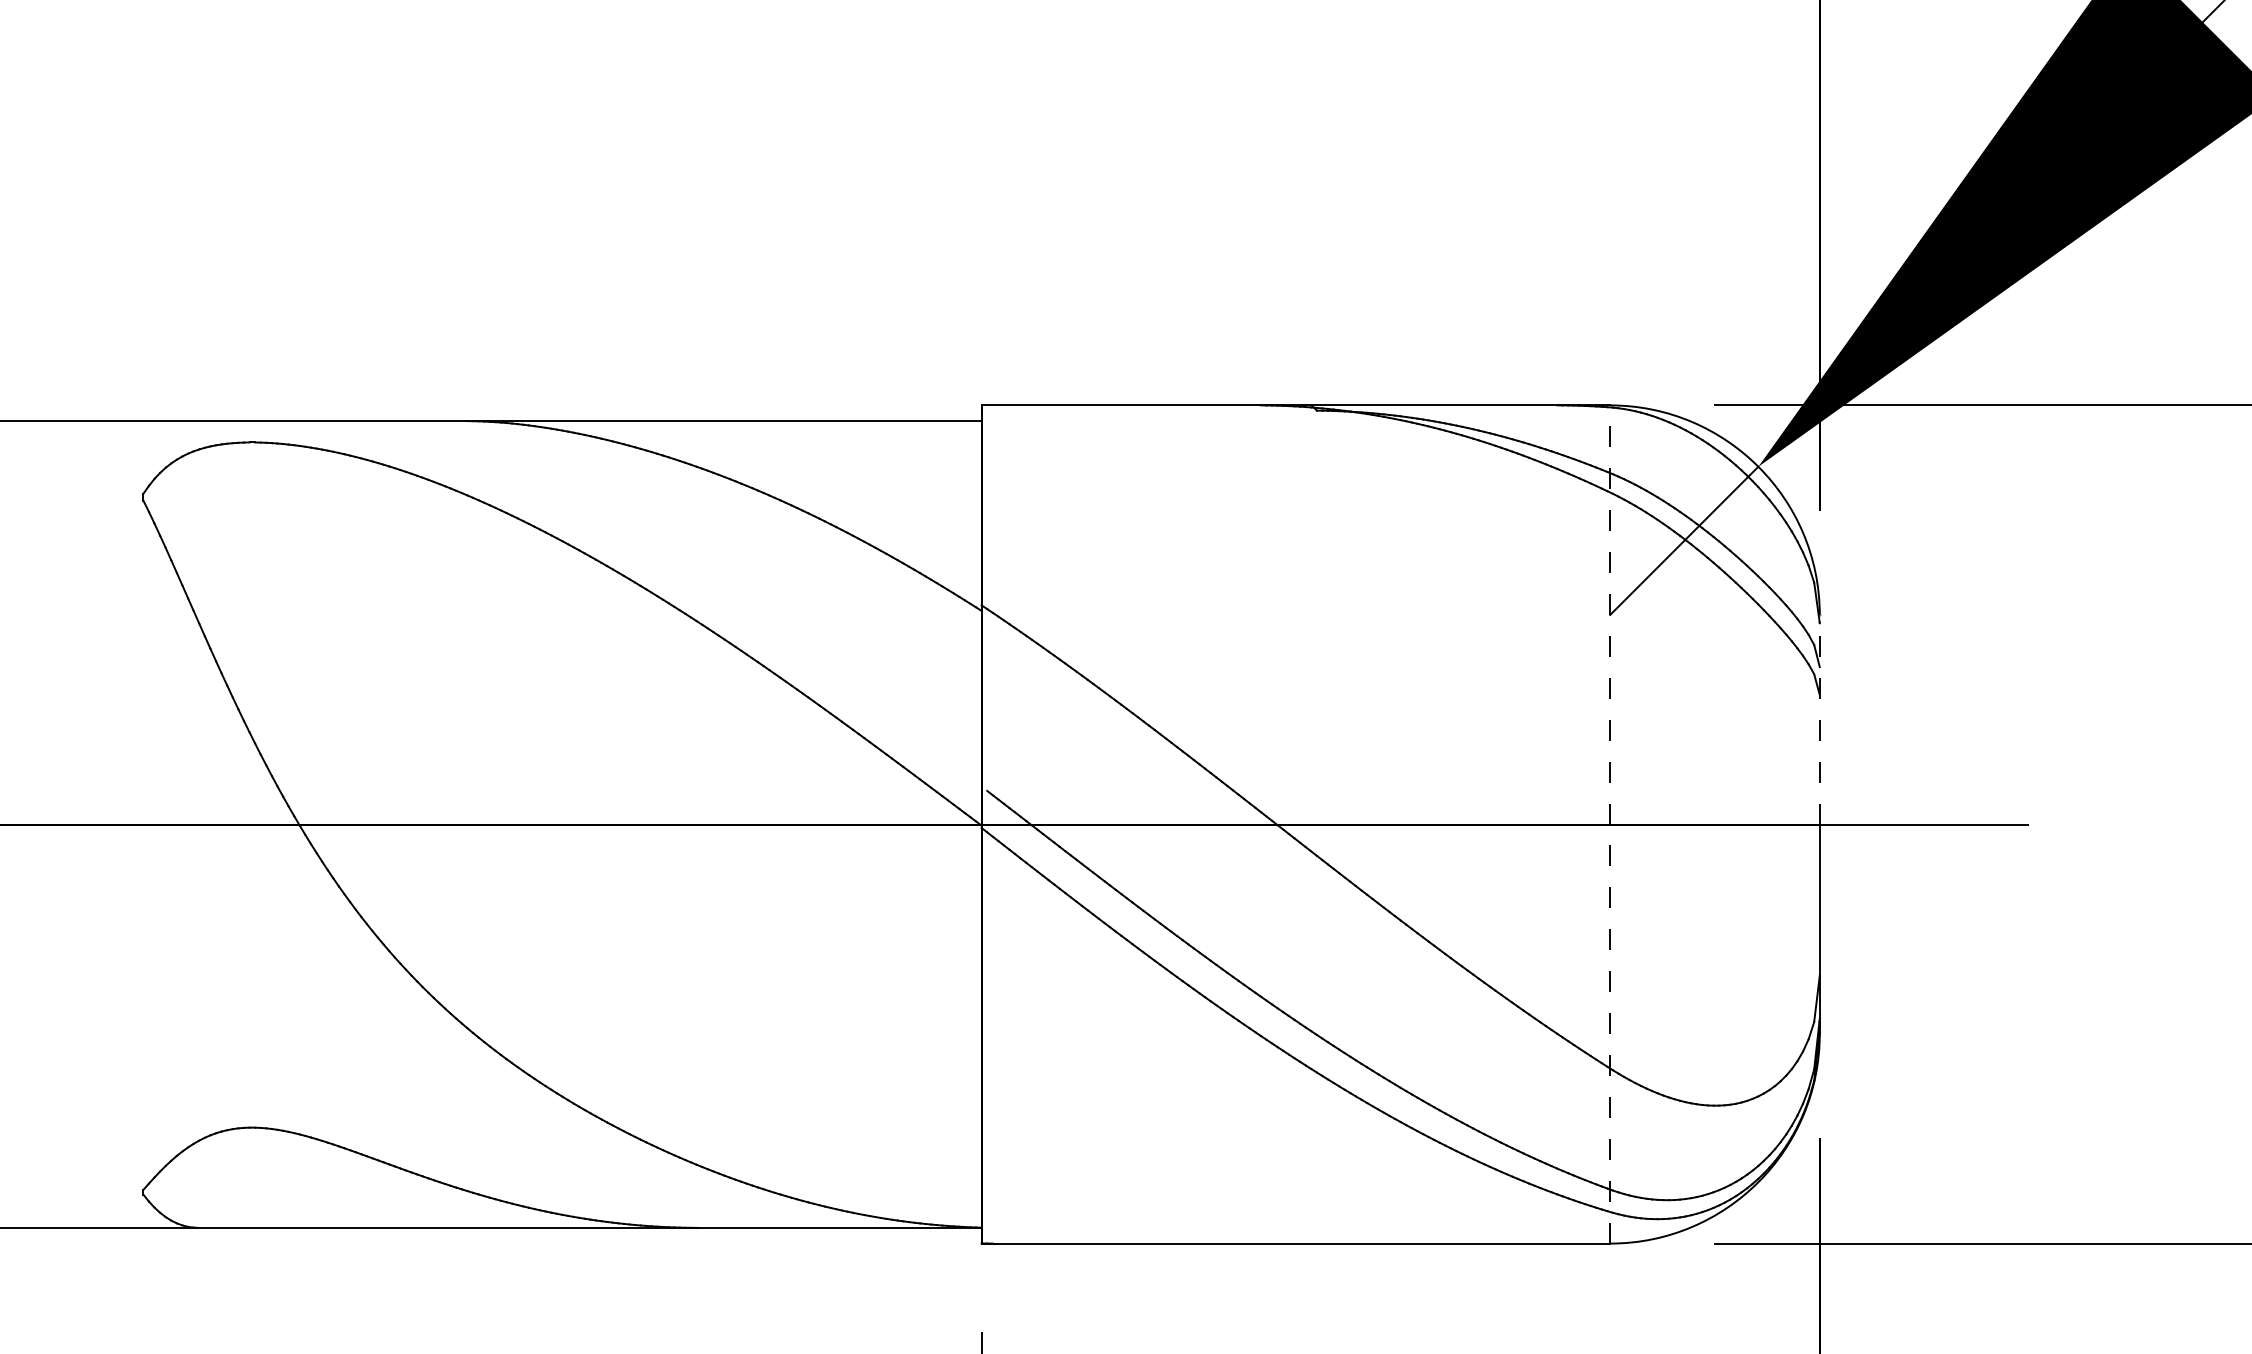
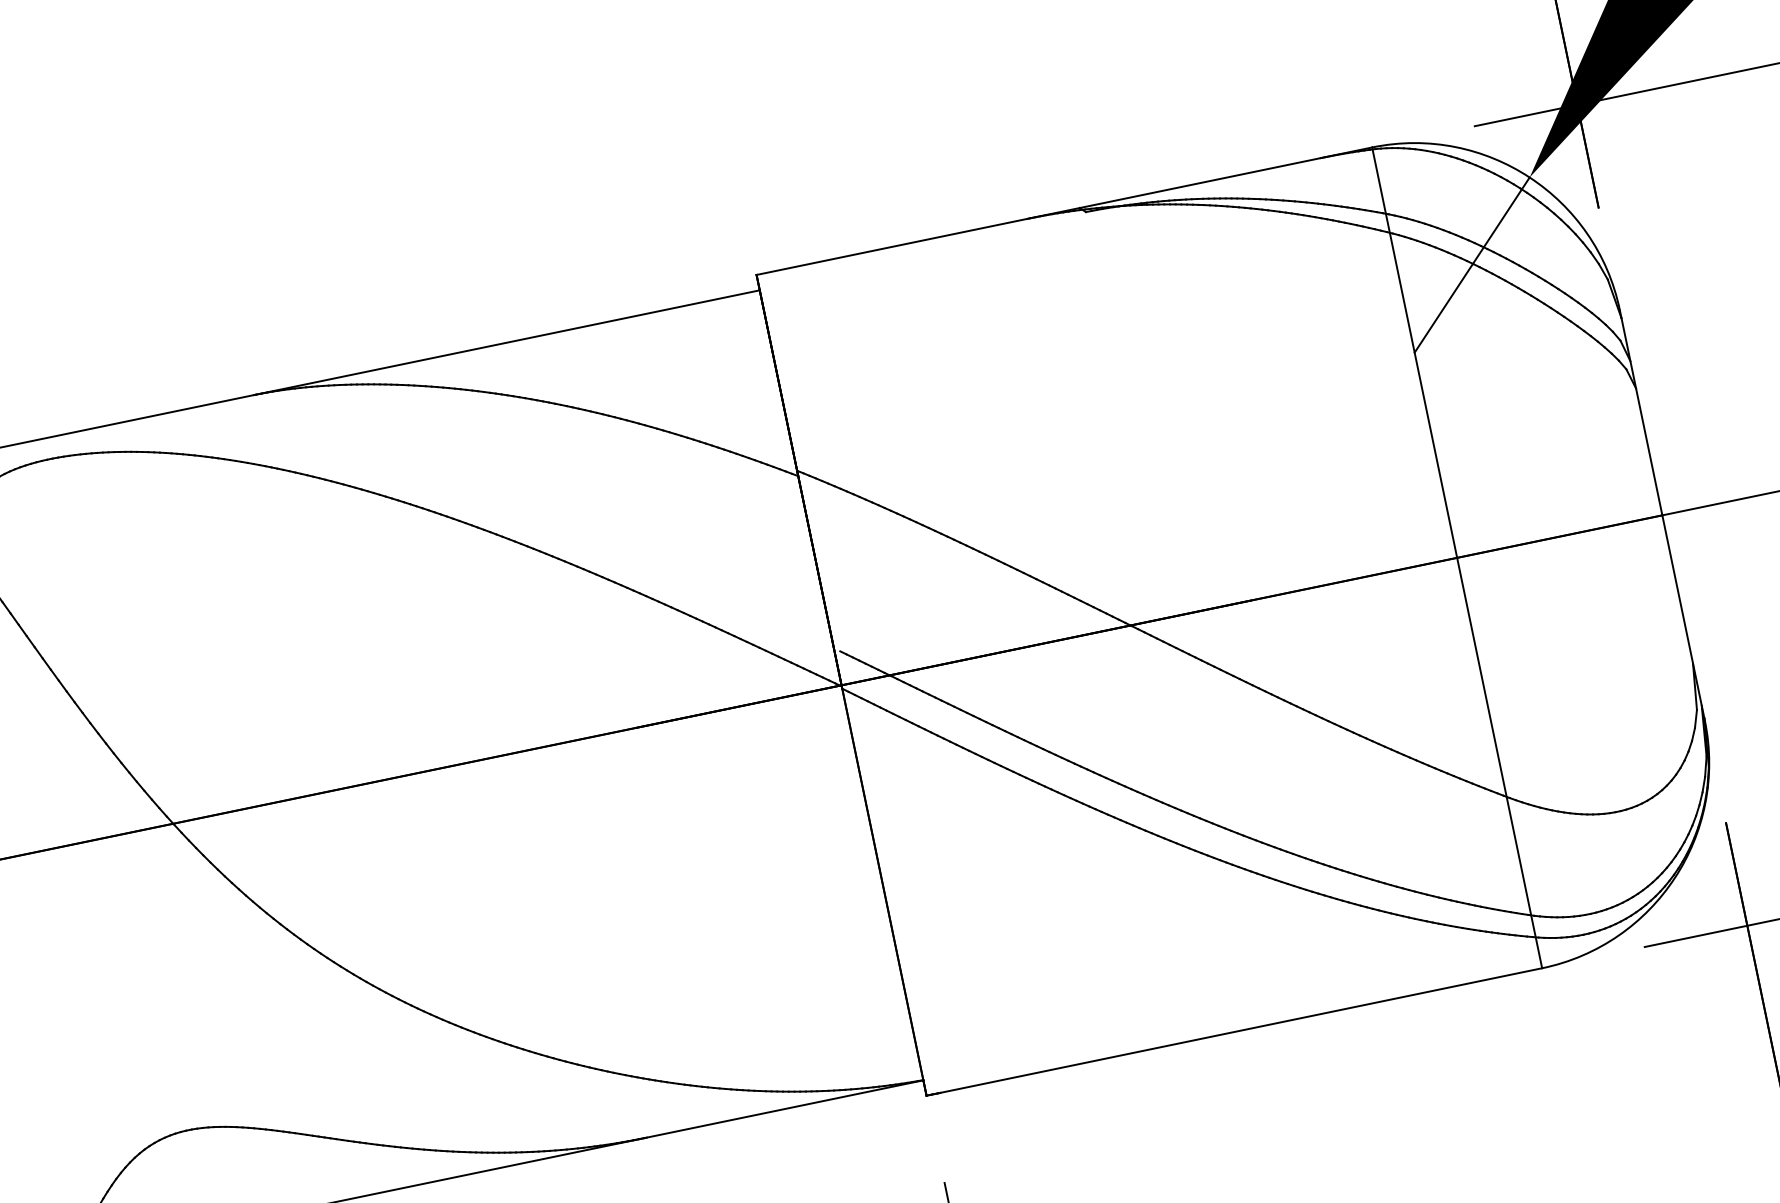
line: (1819, 719) -> (1640, 412), dashed -> solid
line: (1610, 824) -> (1457, 557), dashed -> solid

